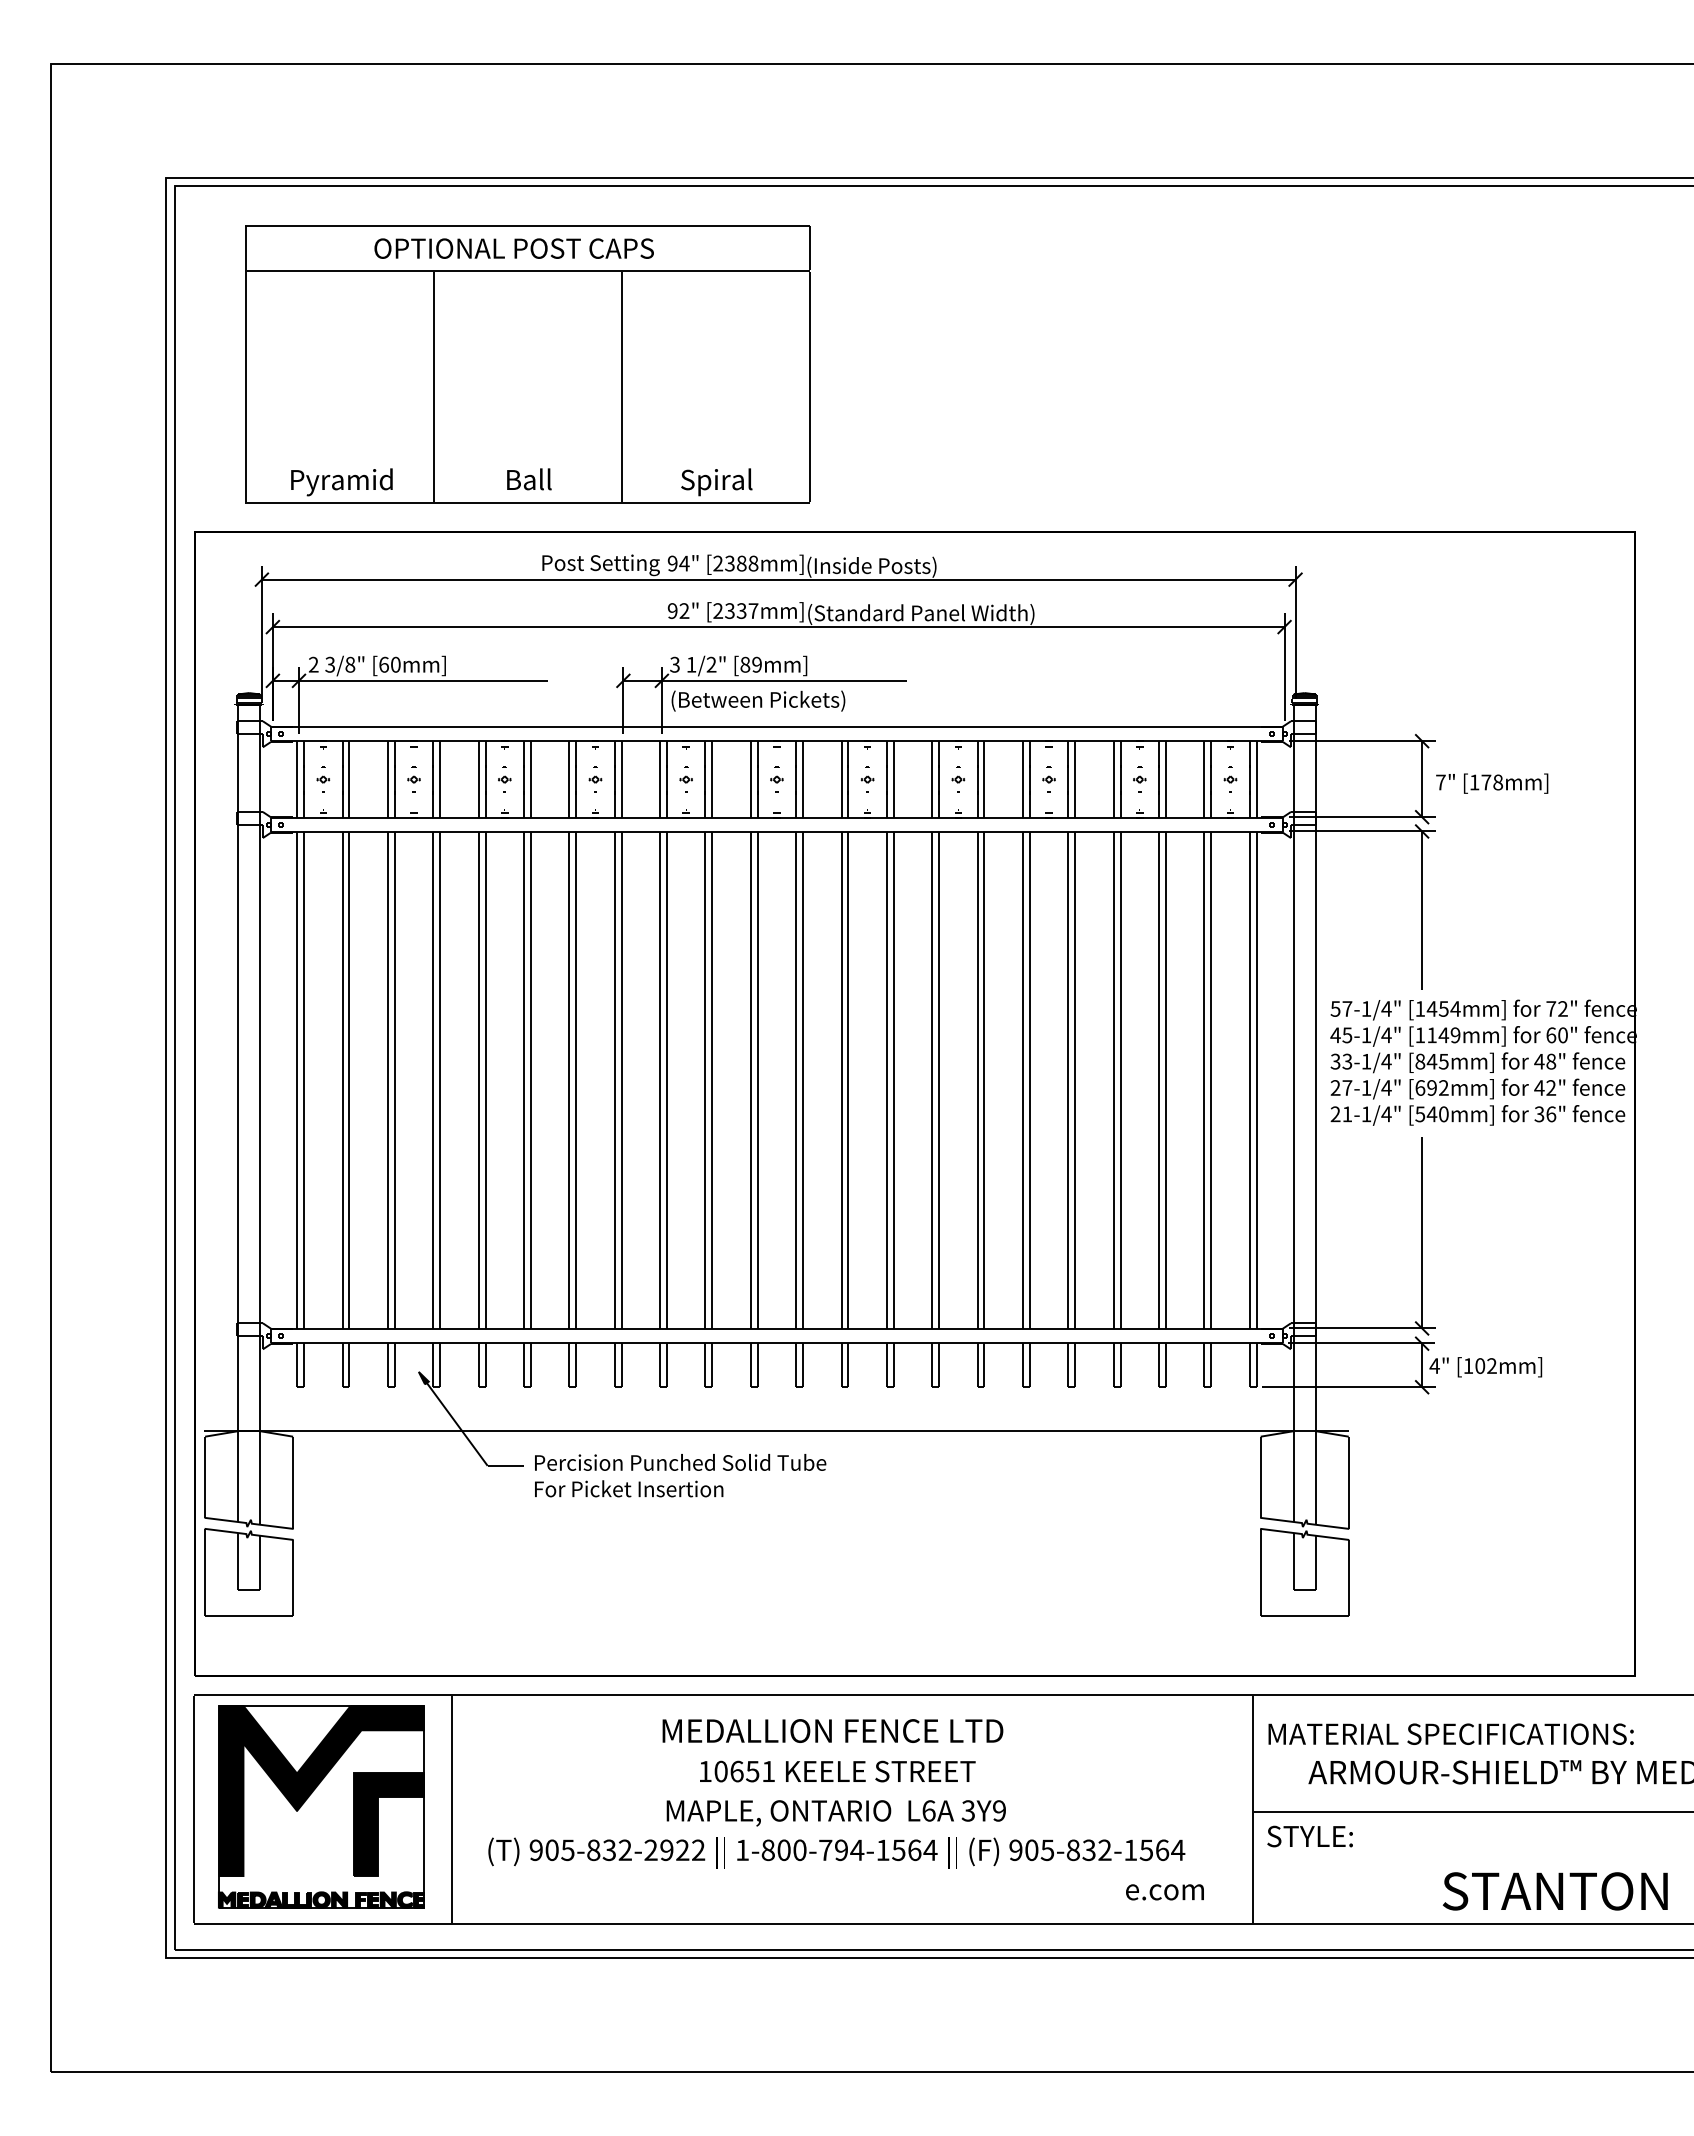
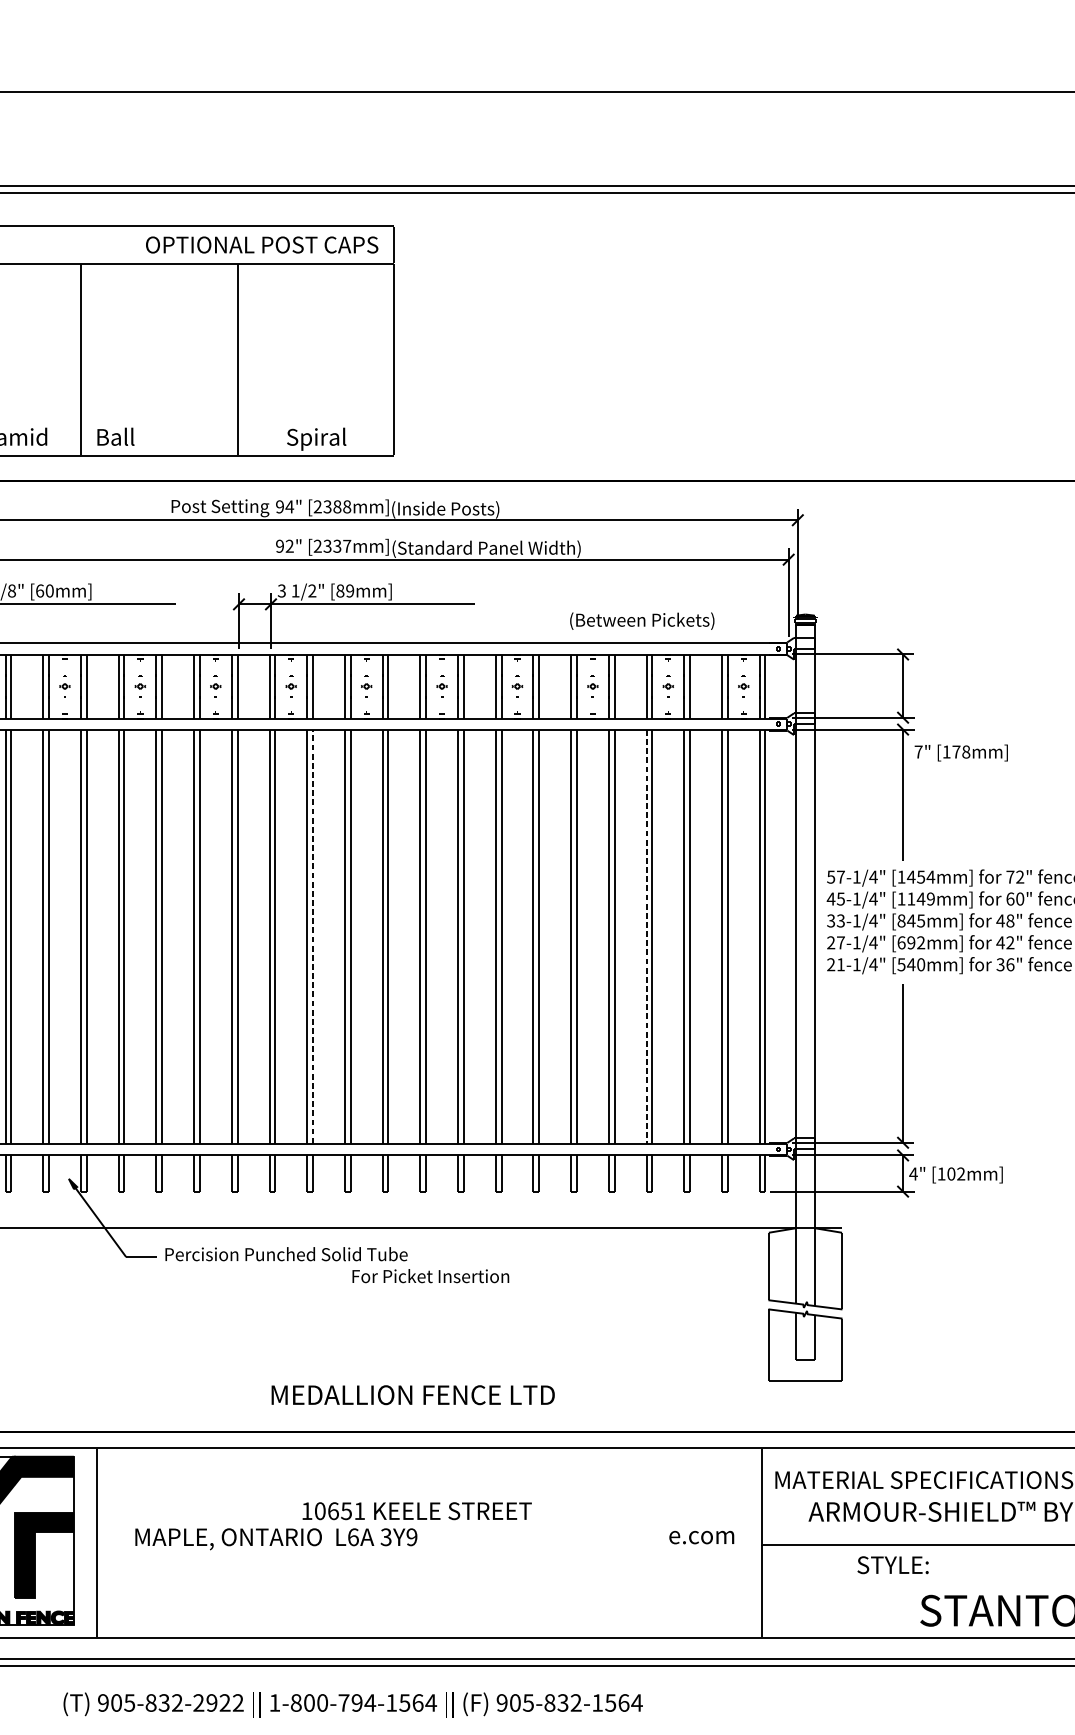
text: (513, 248) -> (261, 244), moved
text: (529, 479) -> (116, 436), moved
text: (758, 700) -> (642, 620), moved
text: (1492, 783) -> (961, 752), moved
line: (712, 1080) -> (313, 936), solid -> dashed
line: (1113, 1080) -> (646, 936), solid -> dashed
text: (629, 1488) -> (431, 1275), moved
text: (832, 1730) -> (412, 1394), moved
text: (835, 1813) -> (275, 1539), moved
text: (1309, 1836) -> (892, 1565), moved
text: (836, 1852) -> (352, 1704), moved
text: (1164, 1892) -> (701, 1537), moved

